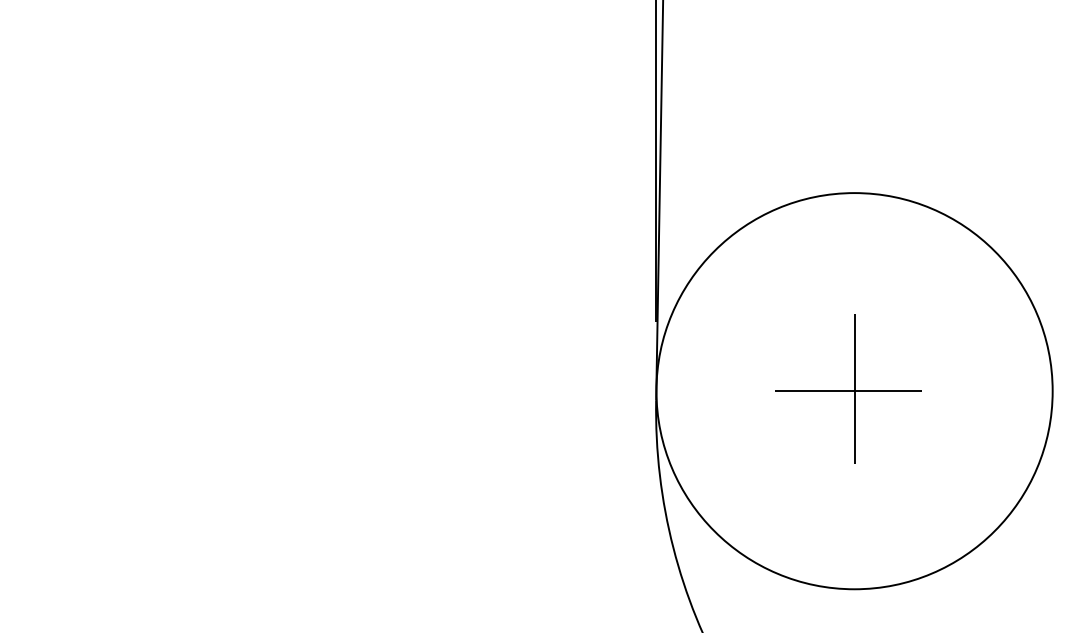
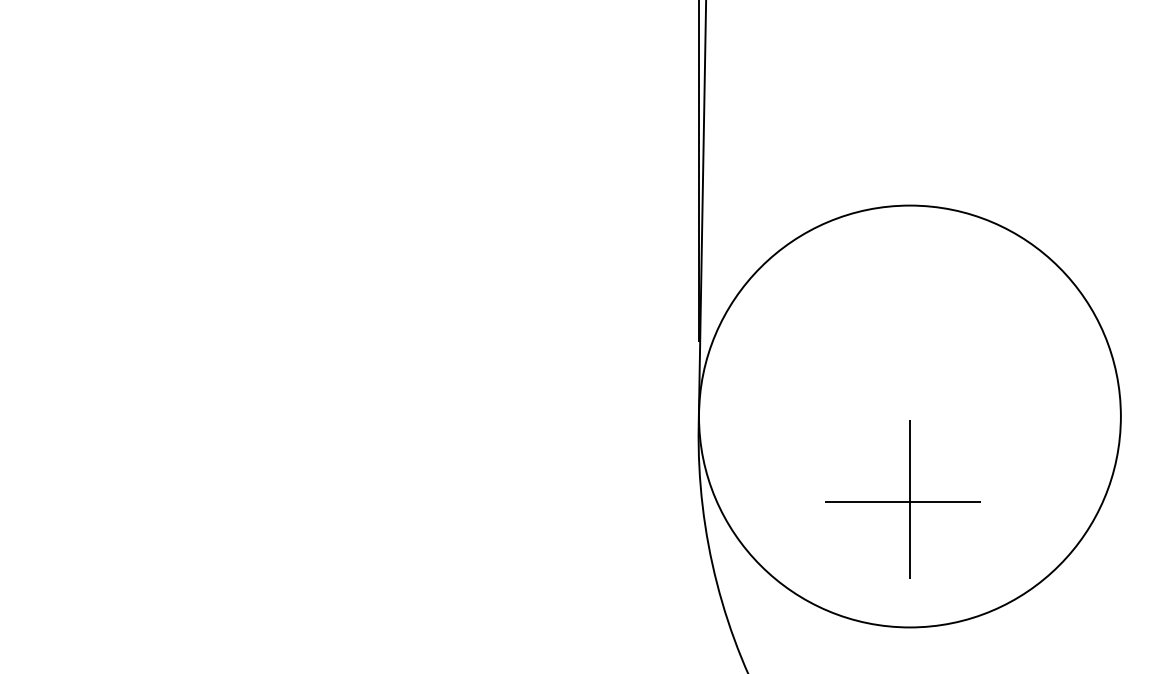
part: (848, 388) -> (903, 498), moved

